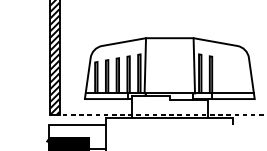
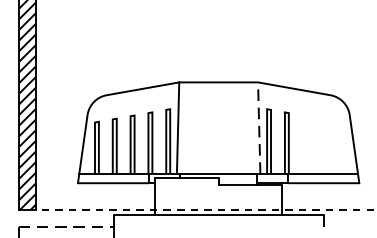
line: (194, 65) -> (259, 127), solid -> dashed
line: (77, 125) -> (65, 226), solid -> dashed

